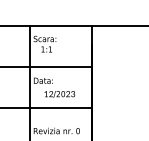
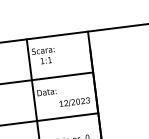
text: (59, 94) -> (74, 102), moved

